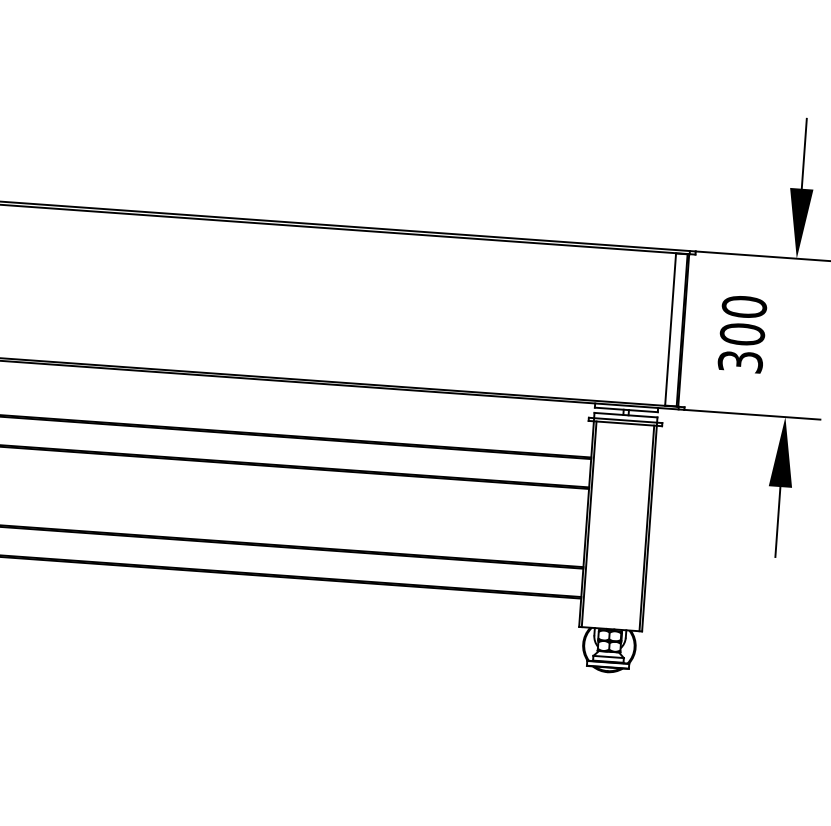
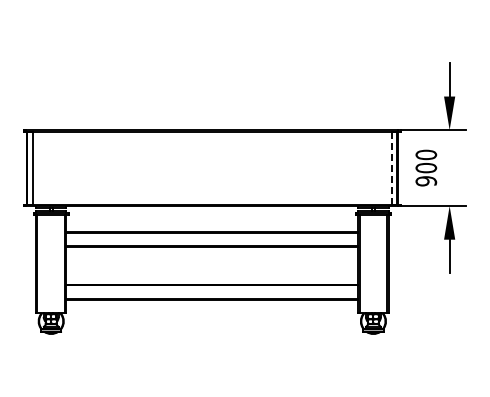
line: (670, 327) -> (391, 167), solid -> dashed
text: (738, 362) -> (425, 181), 300 -> 900

